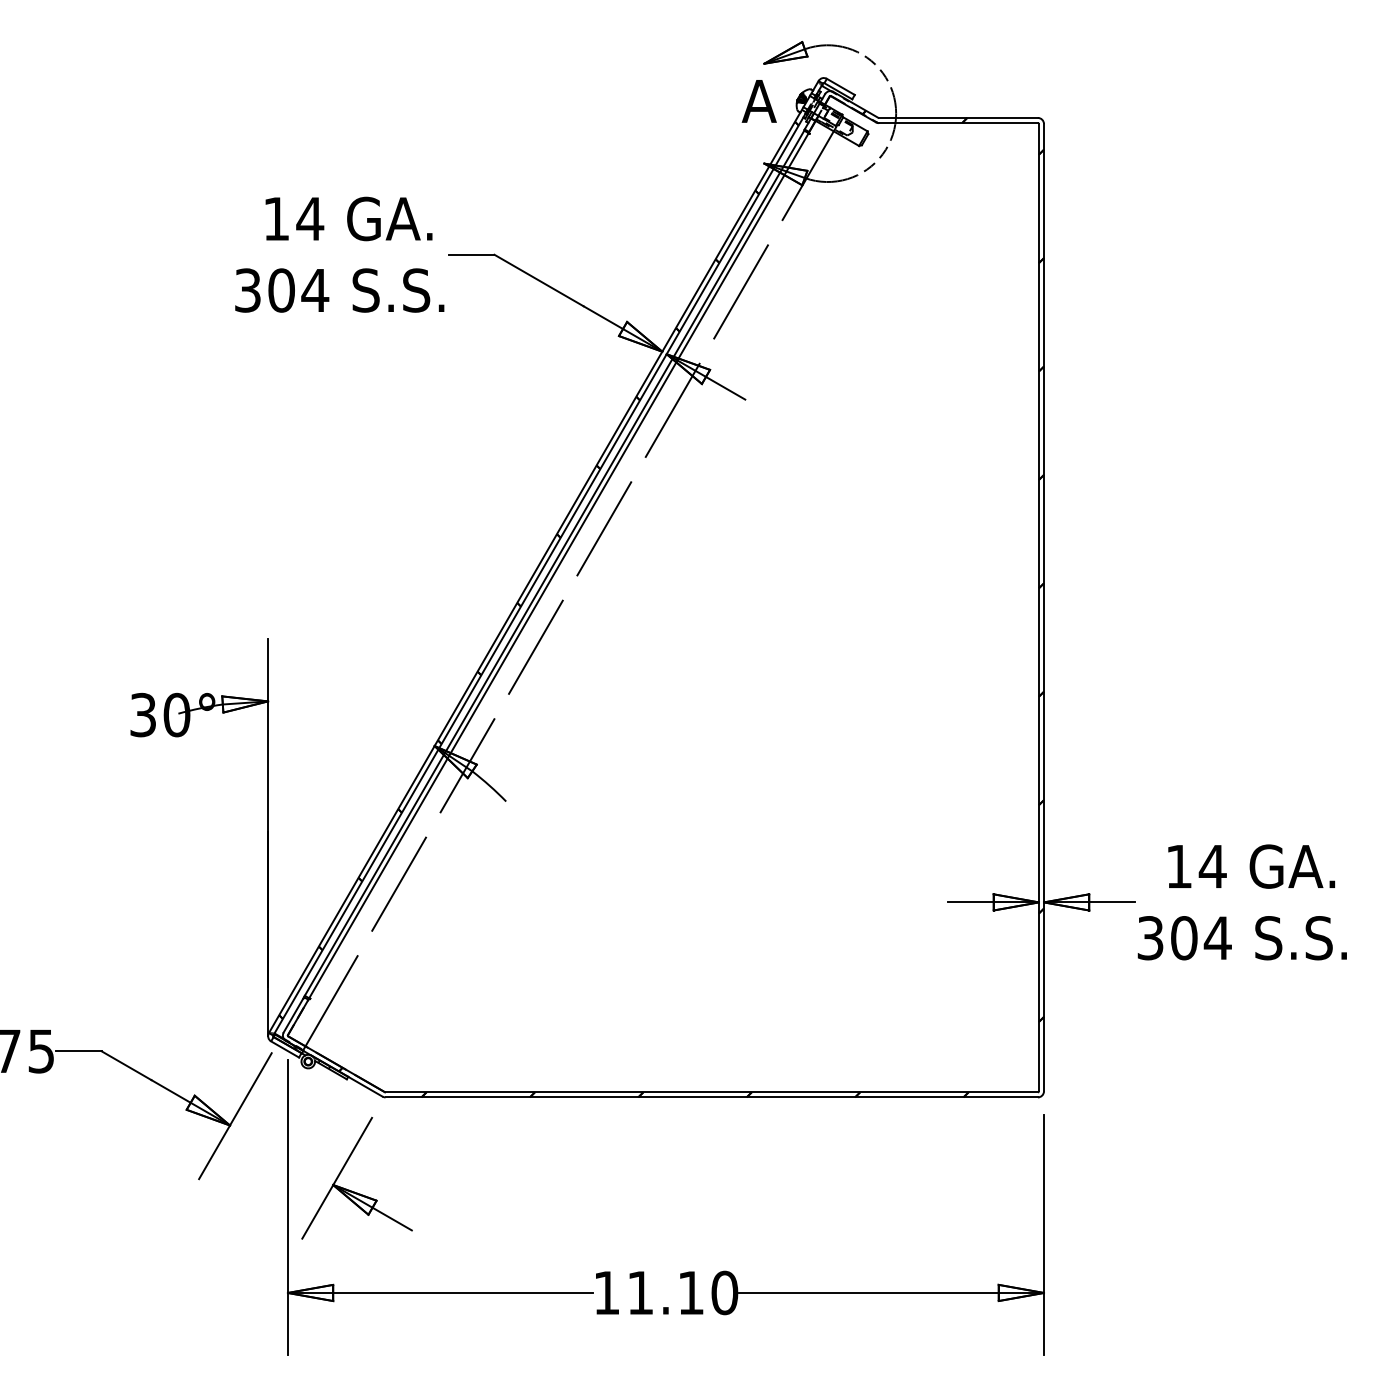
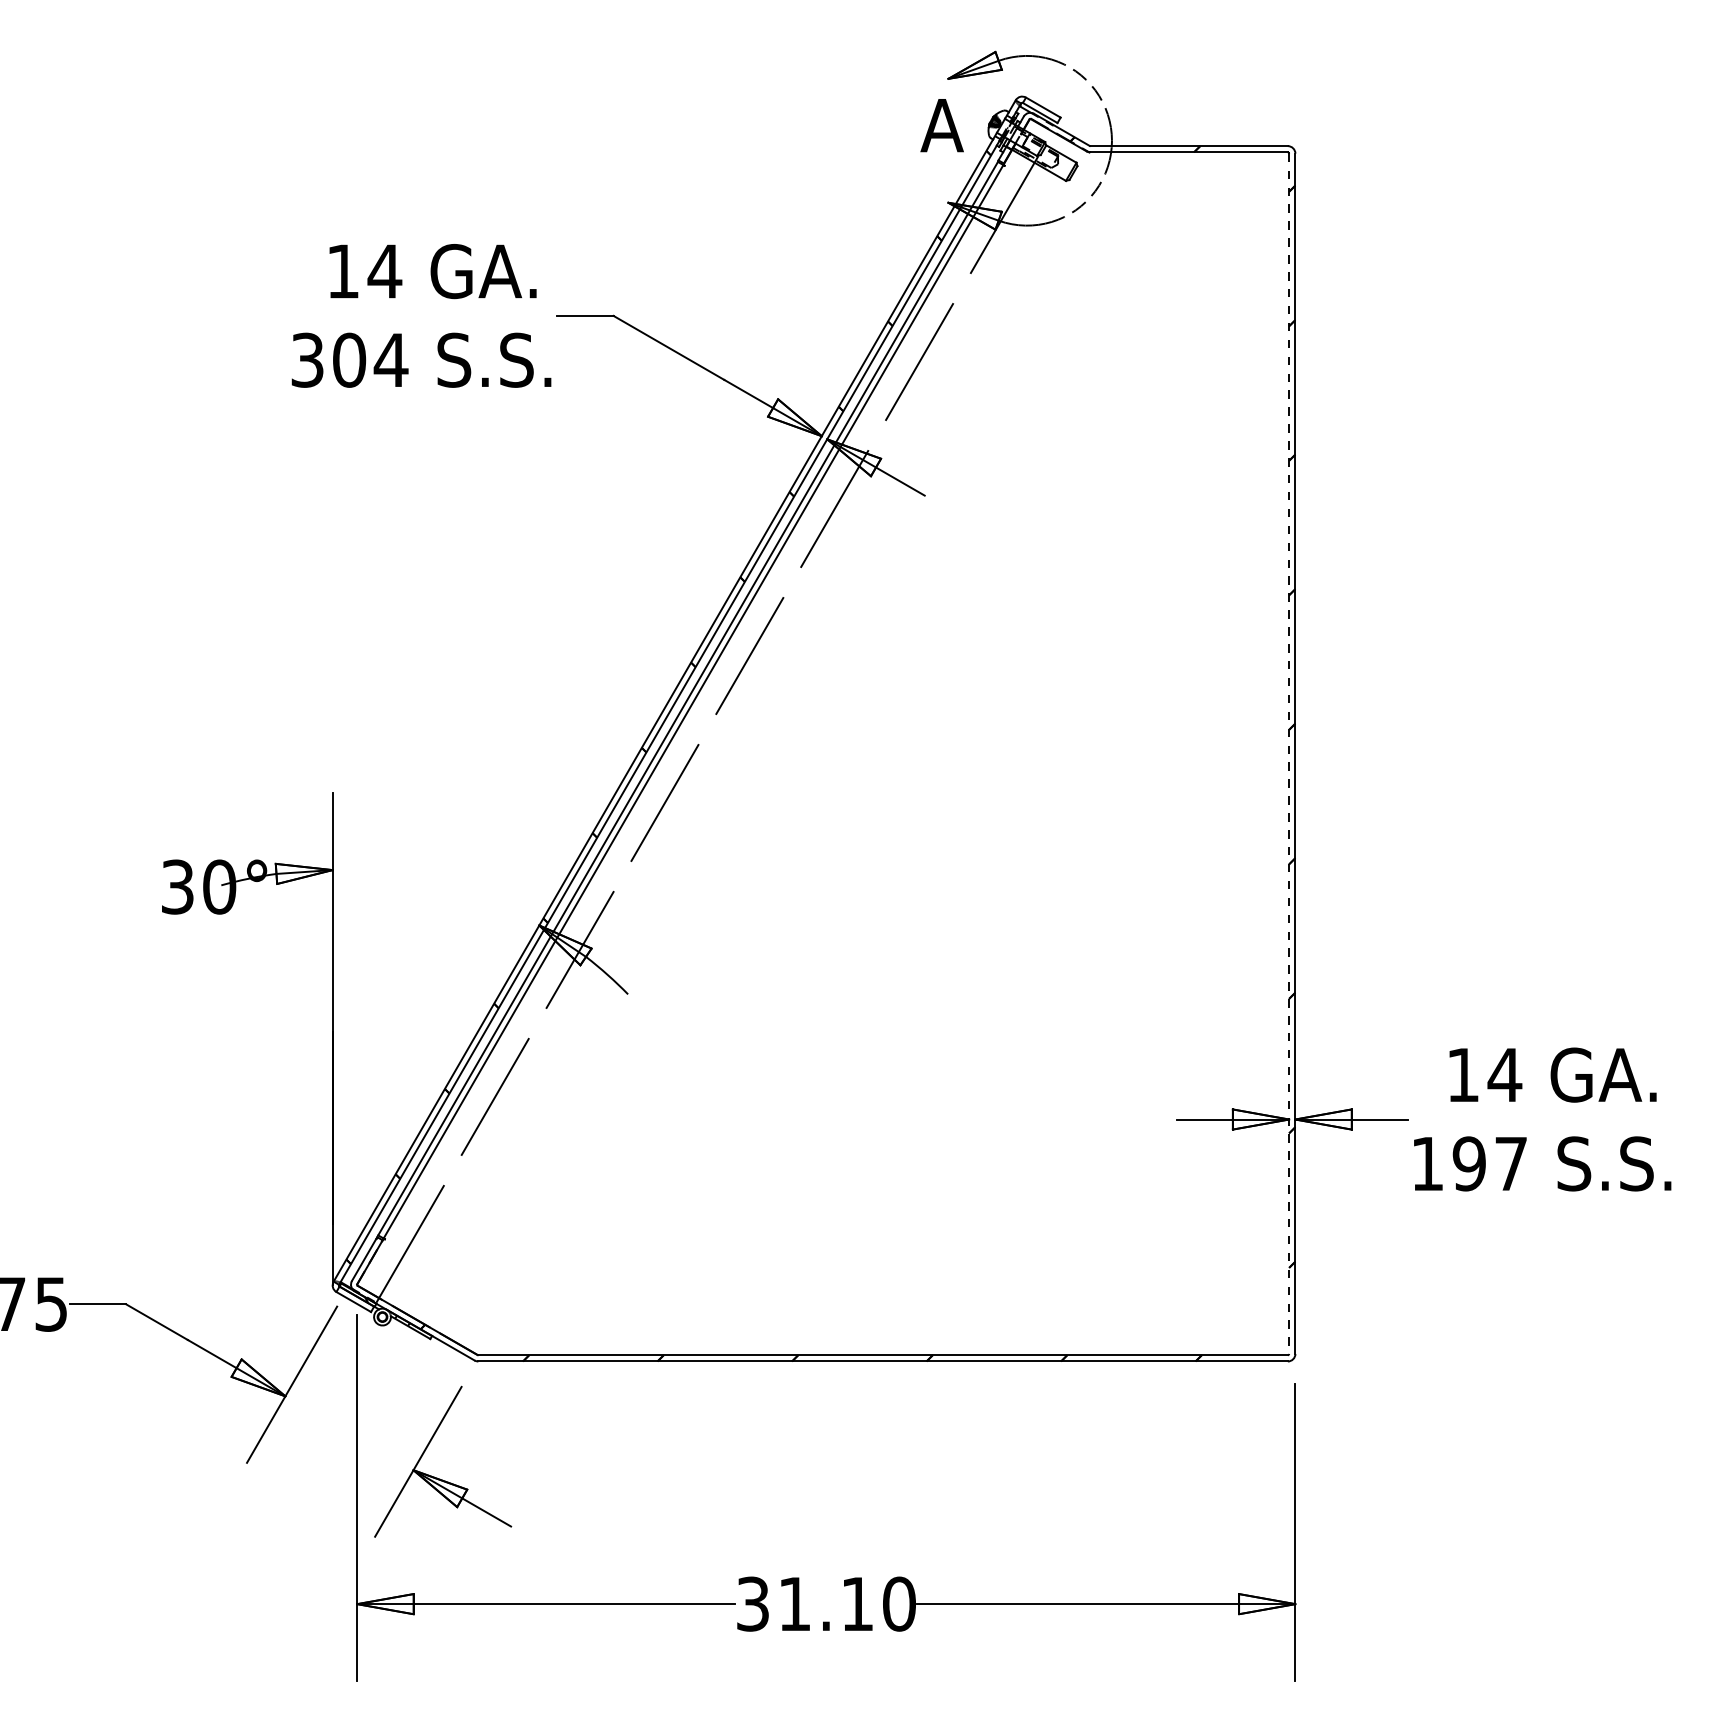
line: (1039, 608) -> (1289, 754), solid -> dashed
text: (1184, 937) -> (1469, 1163), 304 -> 197
text: (606, 1292) -> (752, 1603), 11.10 -> 31.10

